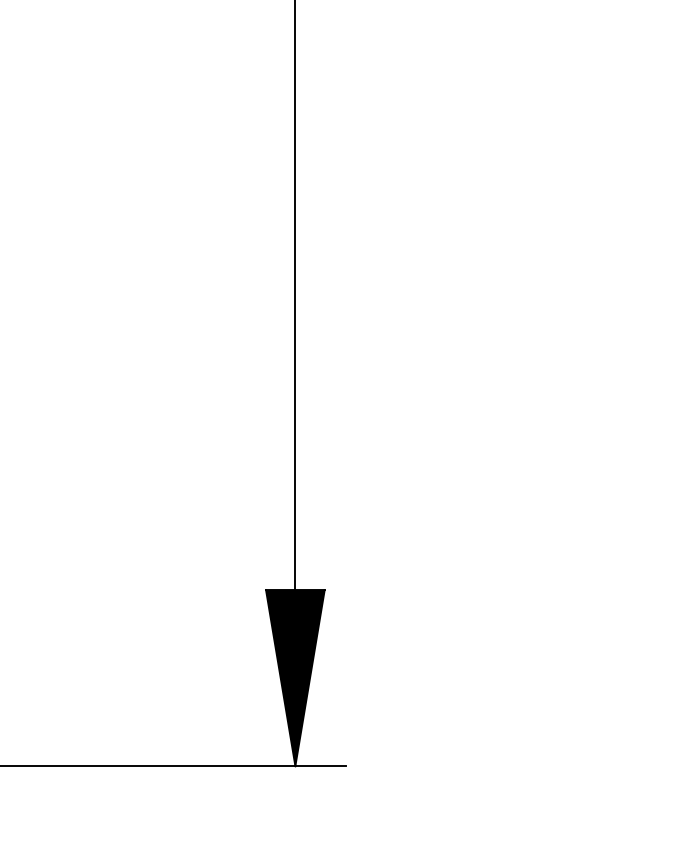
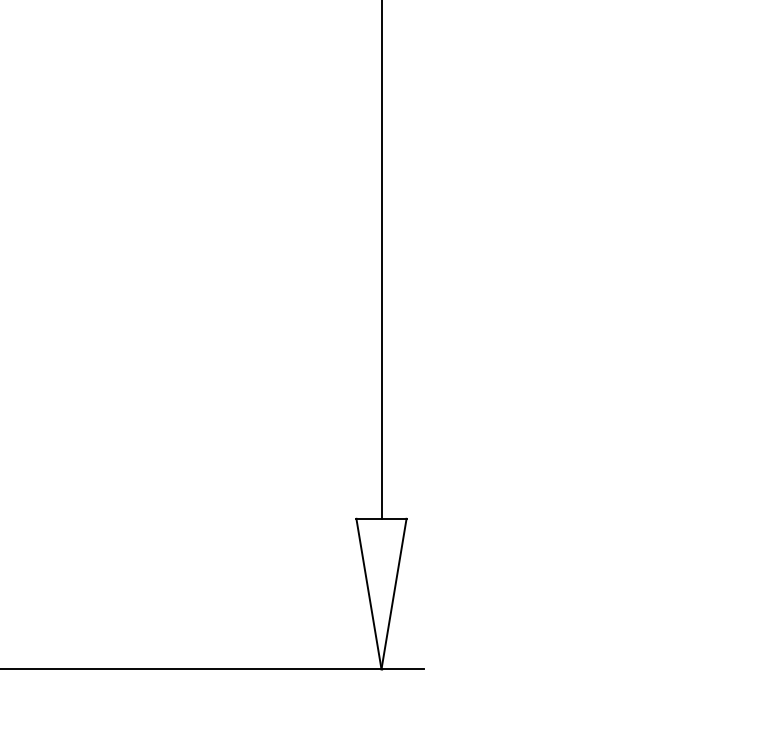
fill: (295, 677) -> (381, 593), removed

